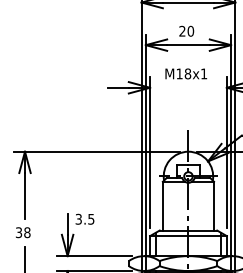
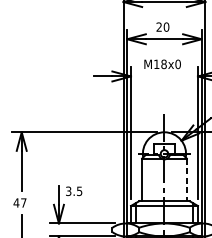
text: (203, 73) -> (177, 63), M18x1 -> M18x0
line: (214, 206) -> (187, 180), solid -> dashed
text: (22, 232) -> (19, 202), 38 -> 47

